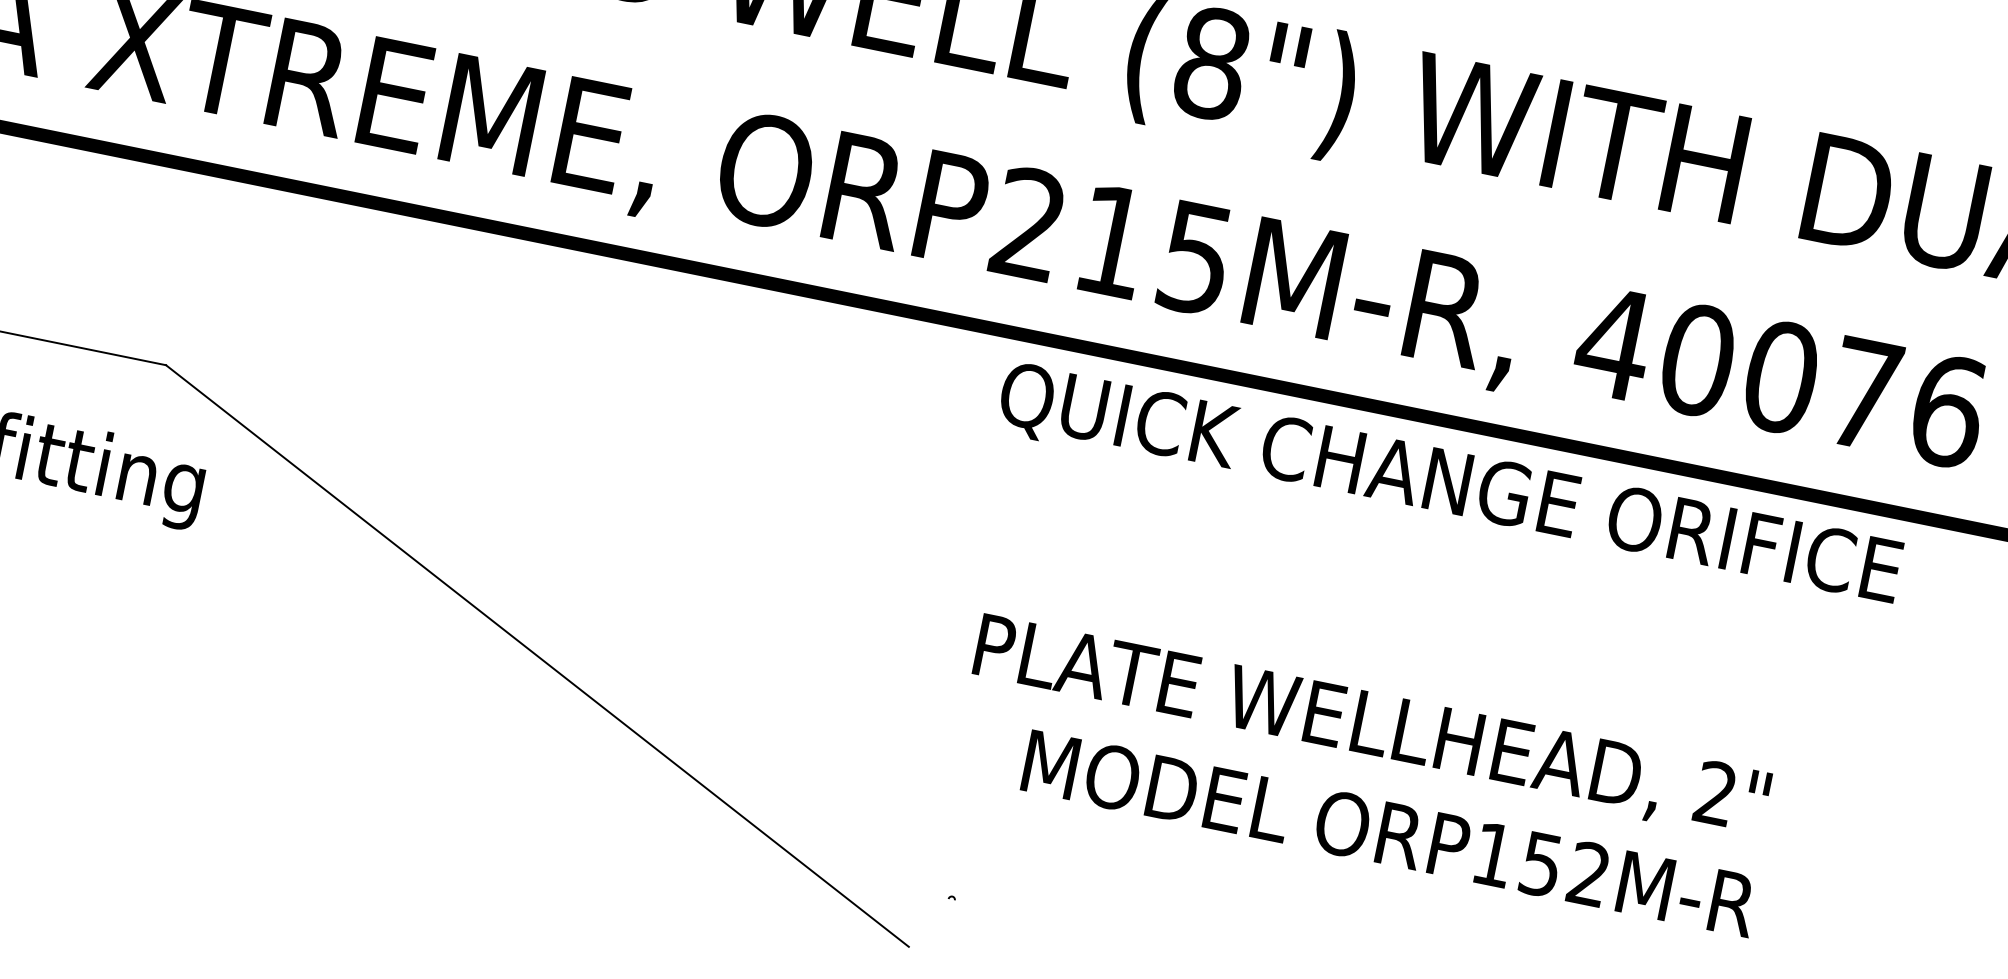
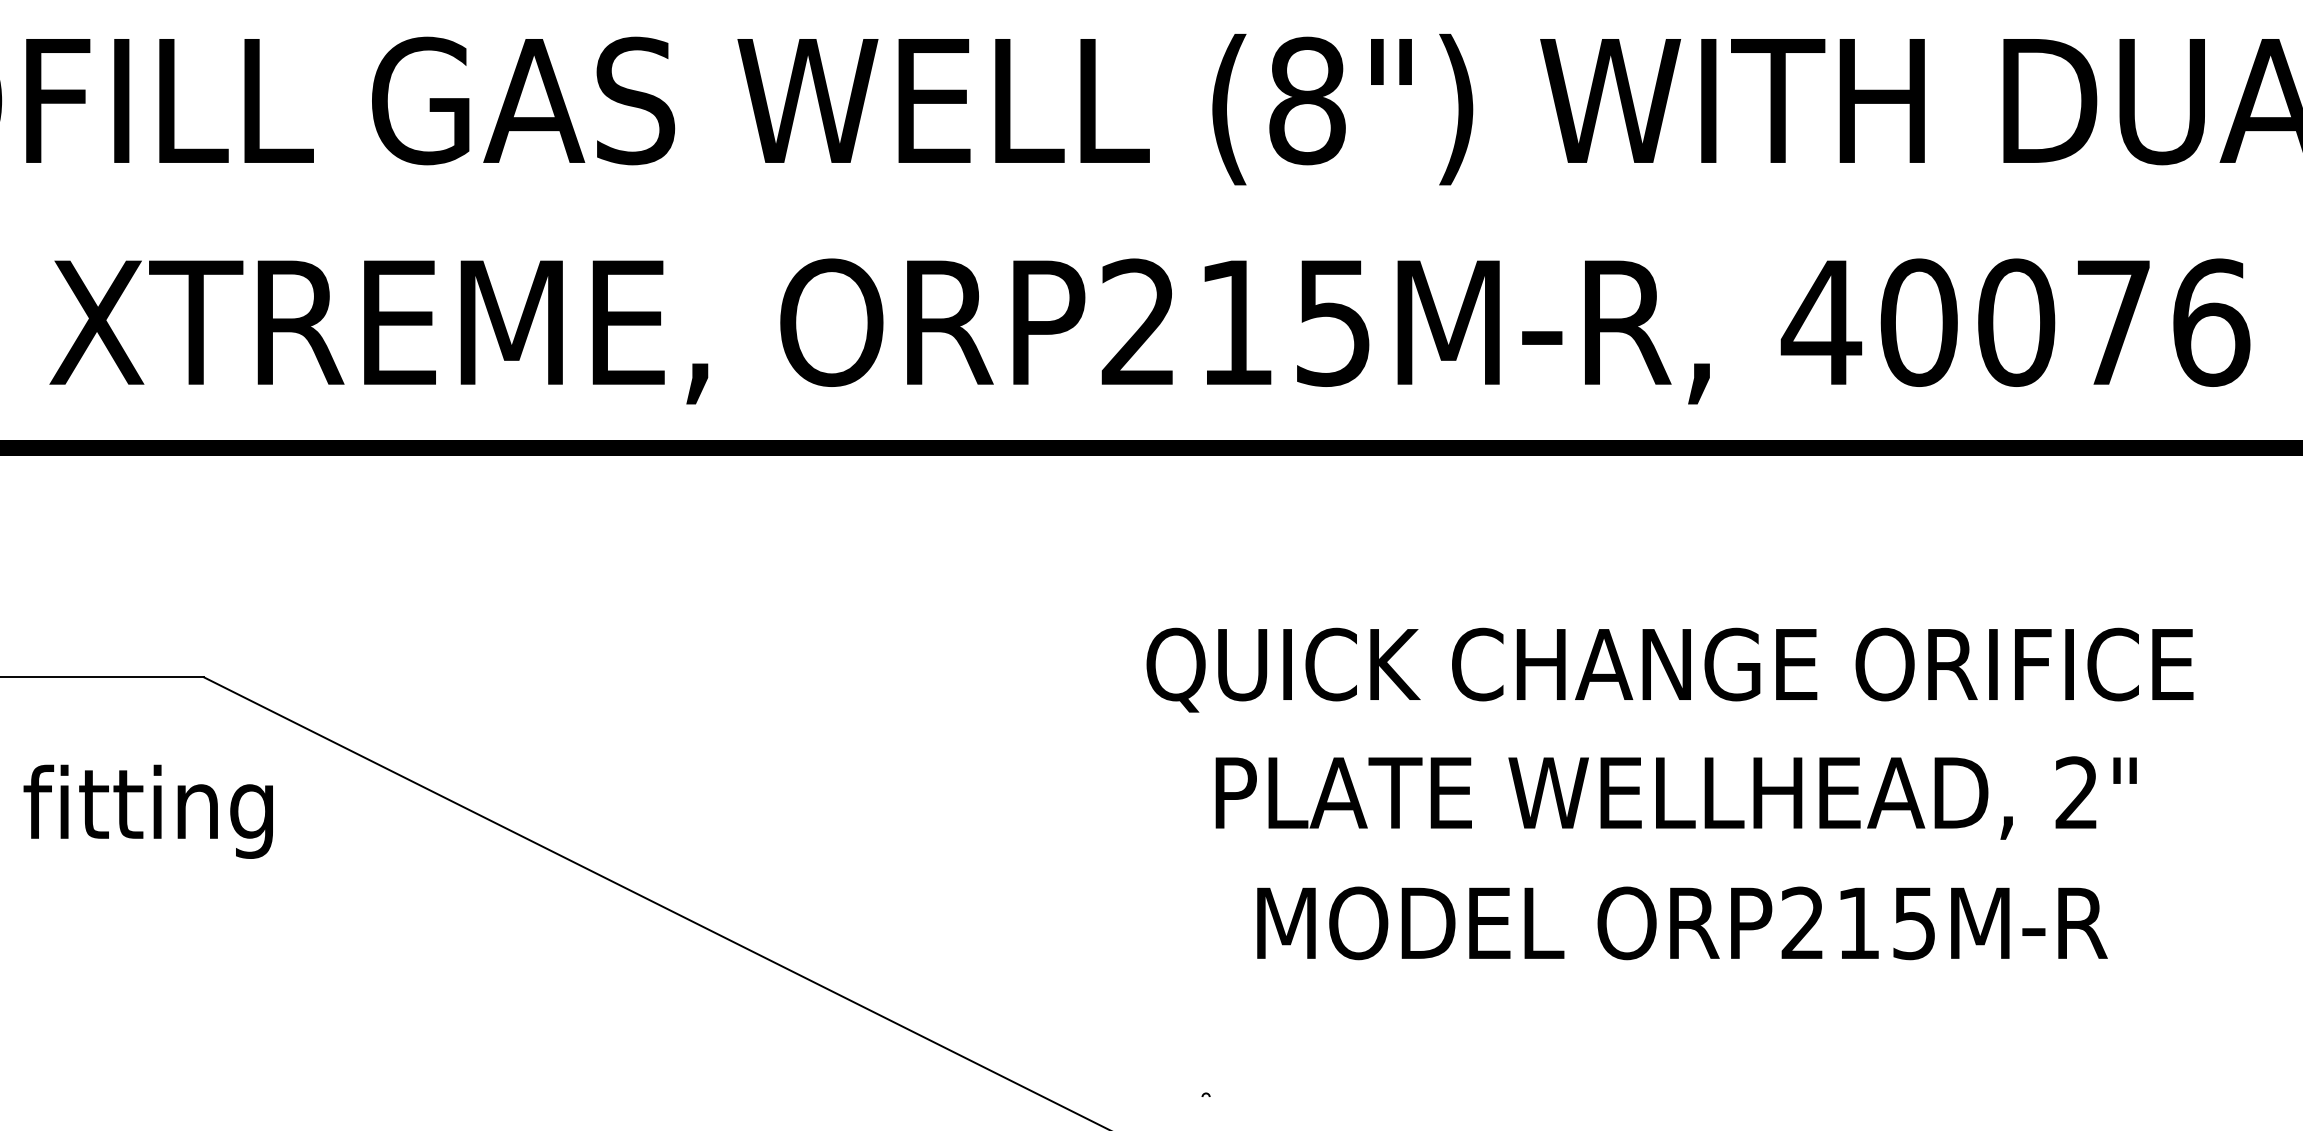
text: (1449, 486) -> (1669, 669), moved
text: (1370, 727) -> (1675, 797), moved
text: (1540, 864) -> (1857, 923), ORP152M-R -> ORP215M-R

